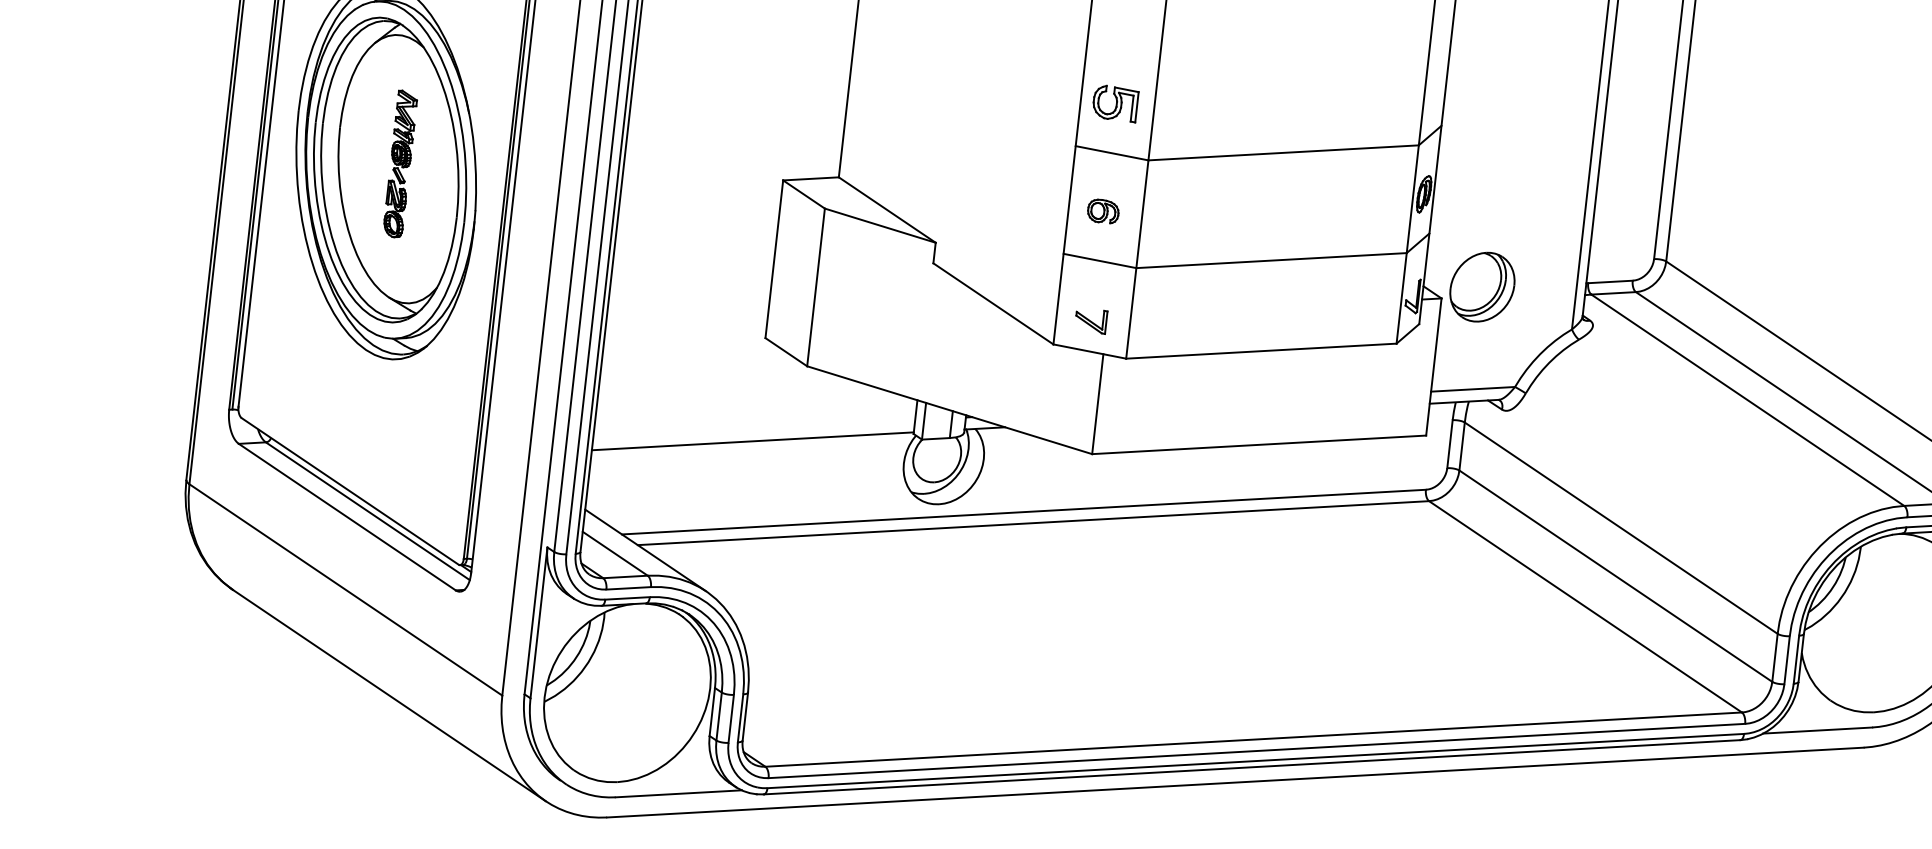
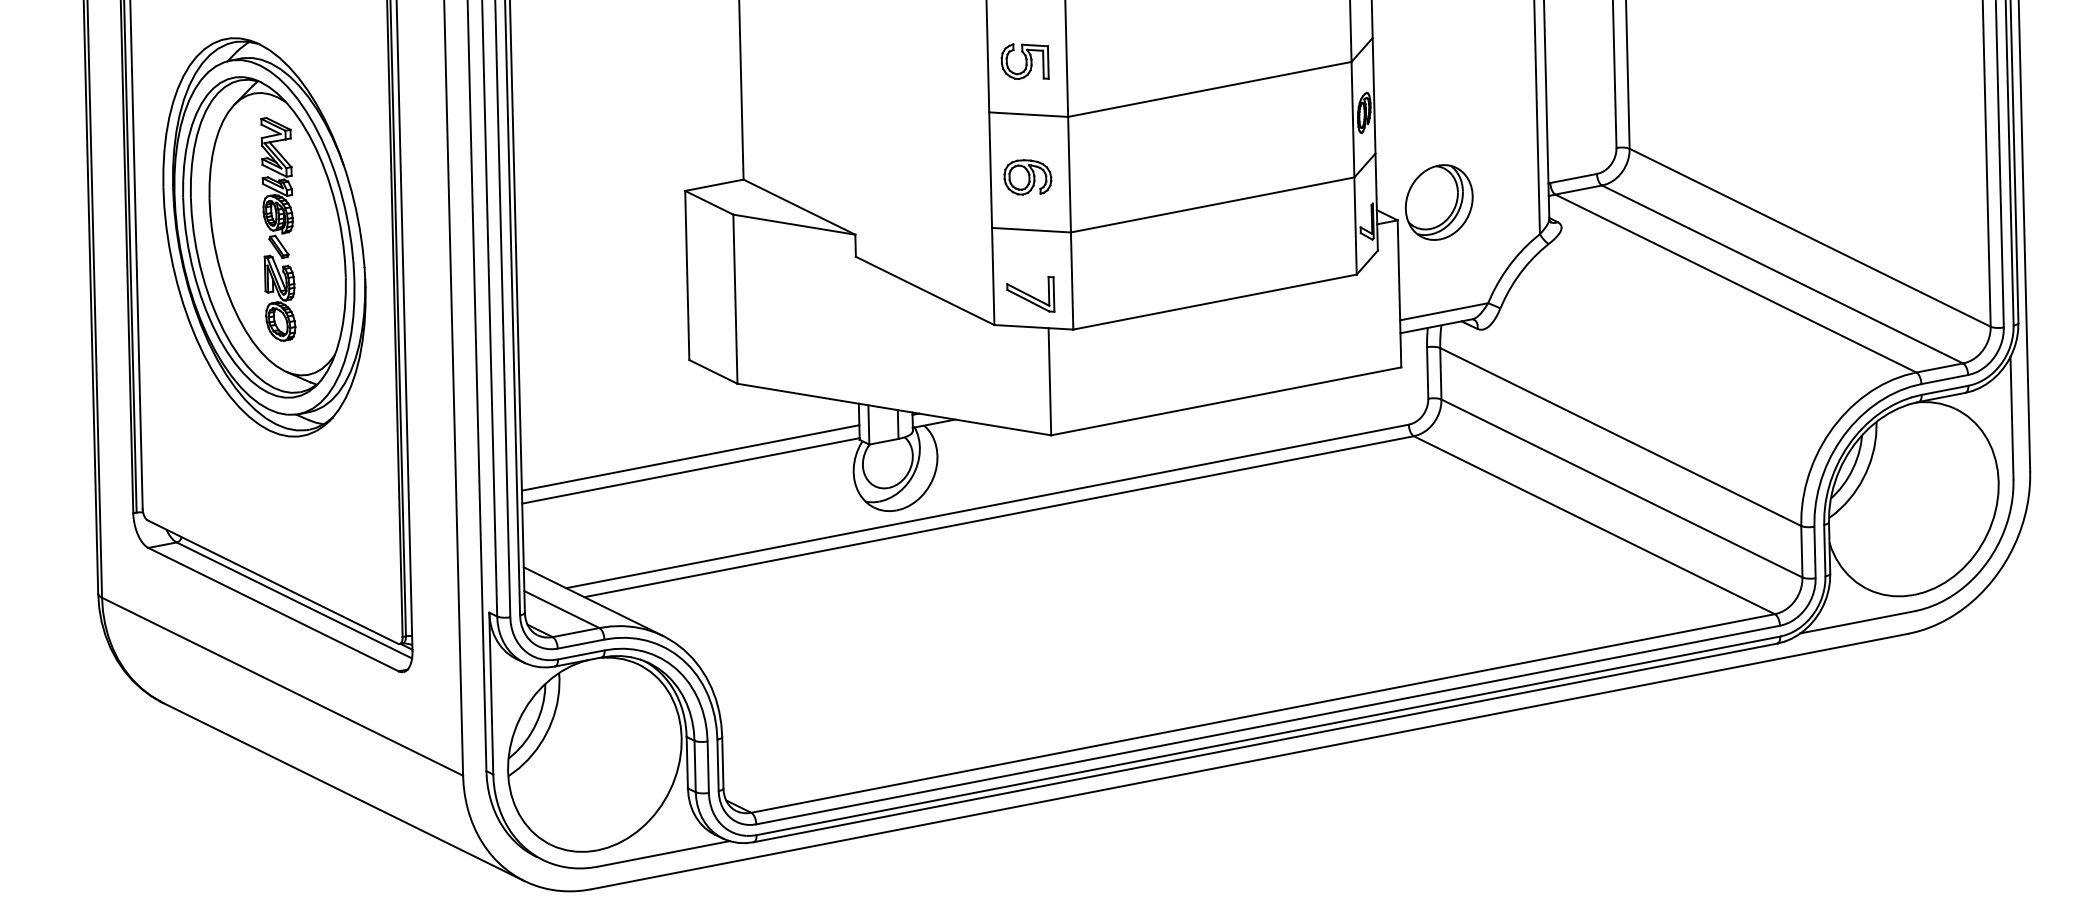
part: (400, 163) -> (278, 228), size x1.43
part: (1102, 211) -> (1027, 177), size x1.43
part: (1090, 320) -> (1030, 294), size x1.43
line: (754, 428) -> (690, 457), added

